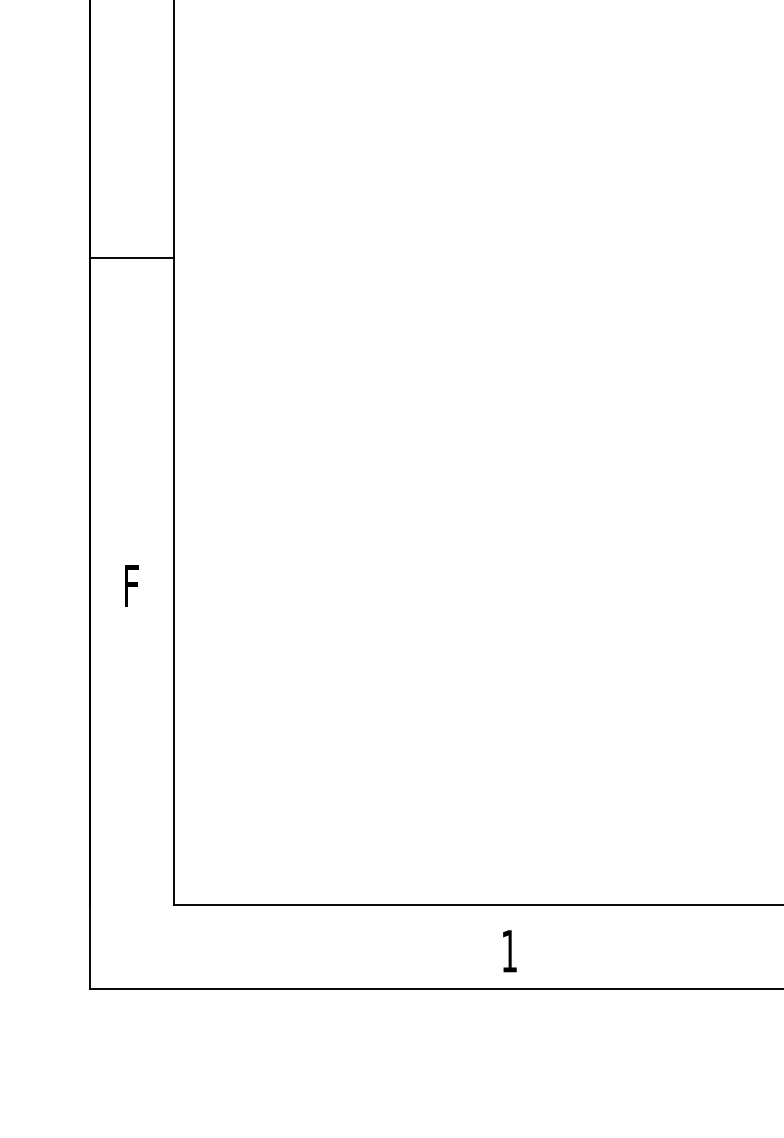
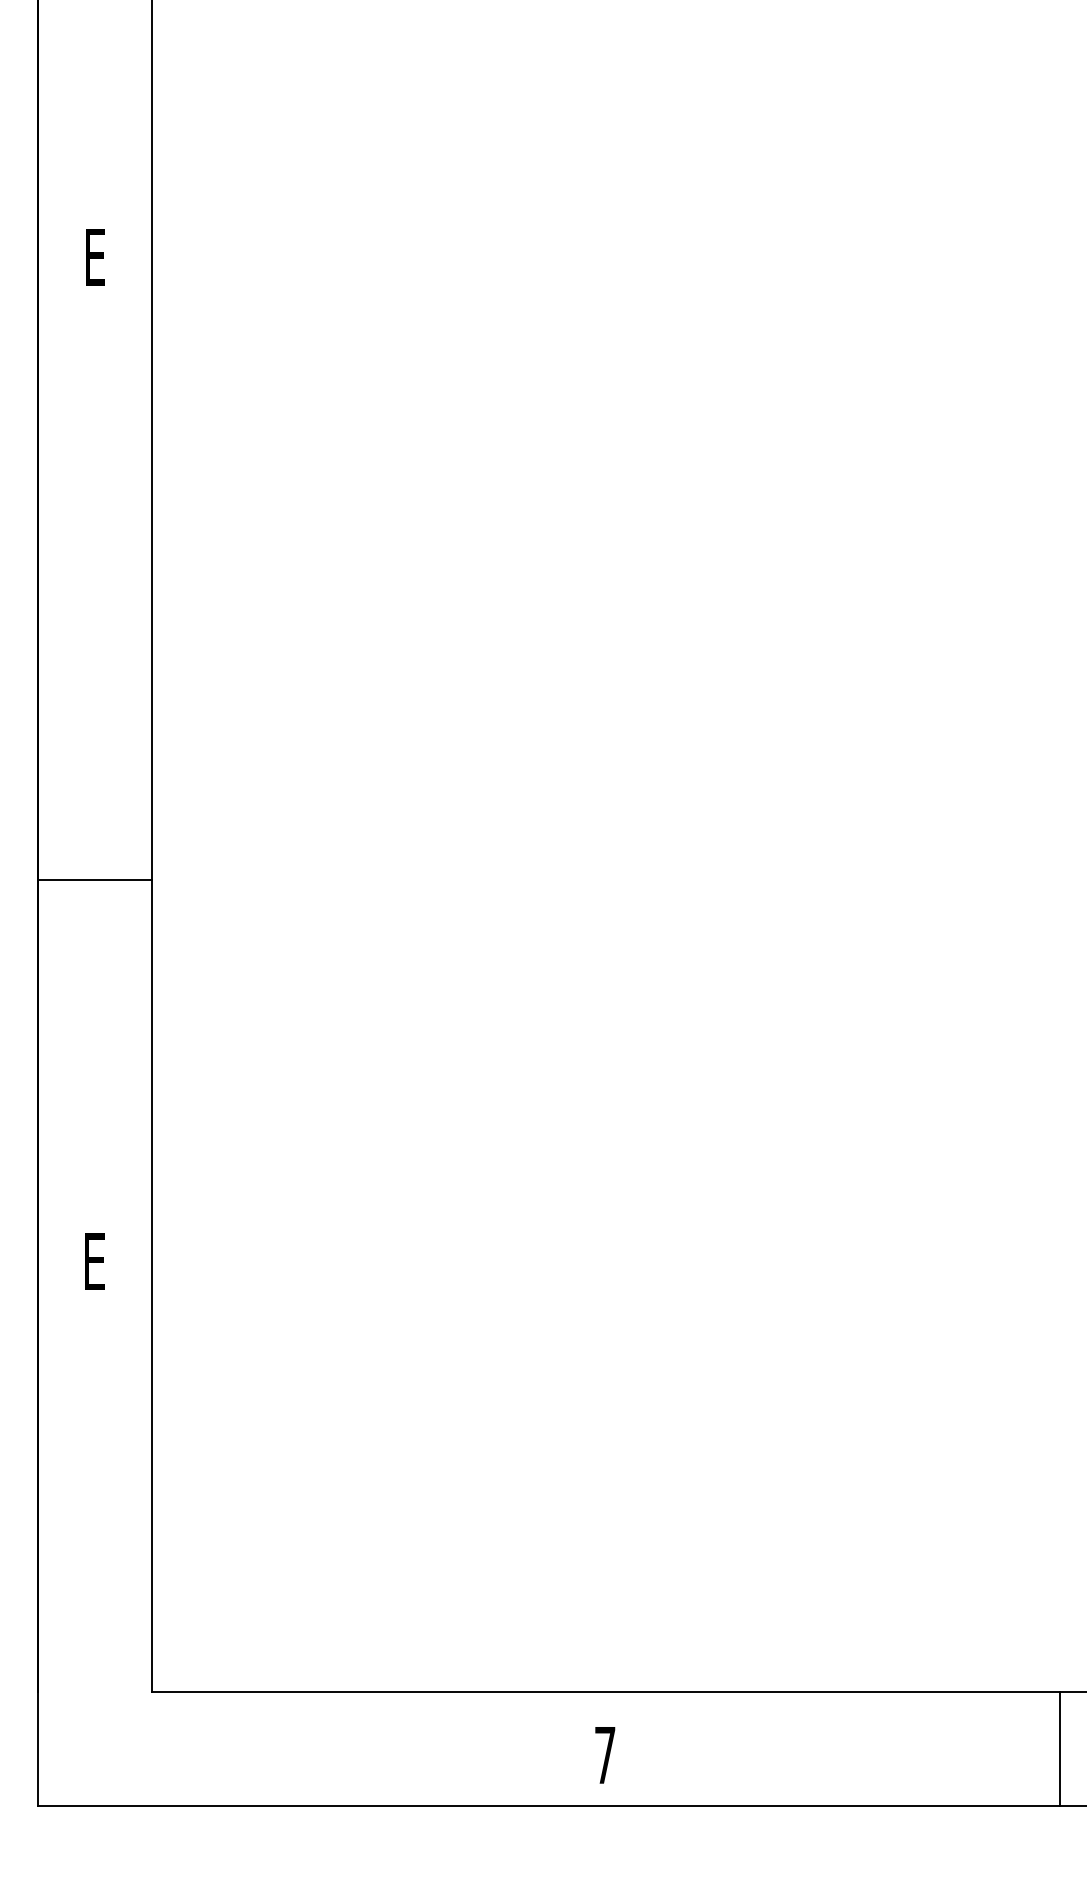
line: (131, 257) -> (94, 879), moved
text: (131, 585) -> (94, 1261), F -> E
text: (509, 951) -> (605, 1755), 1 -> 7

